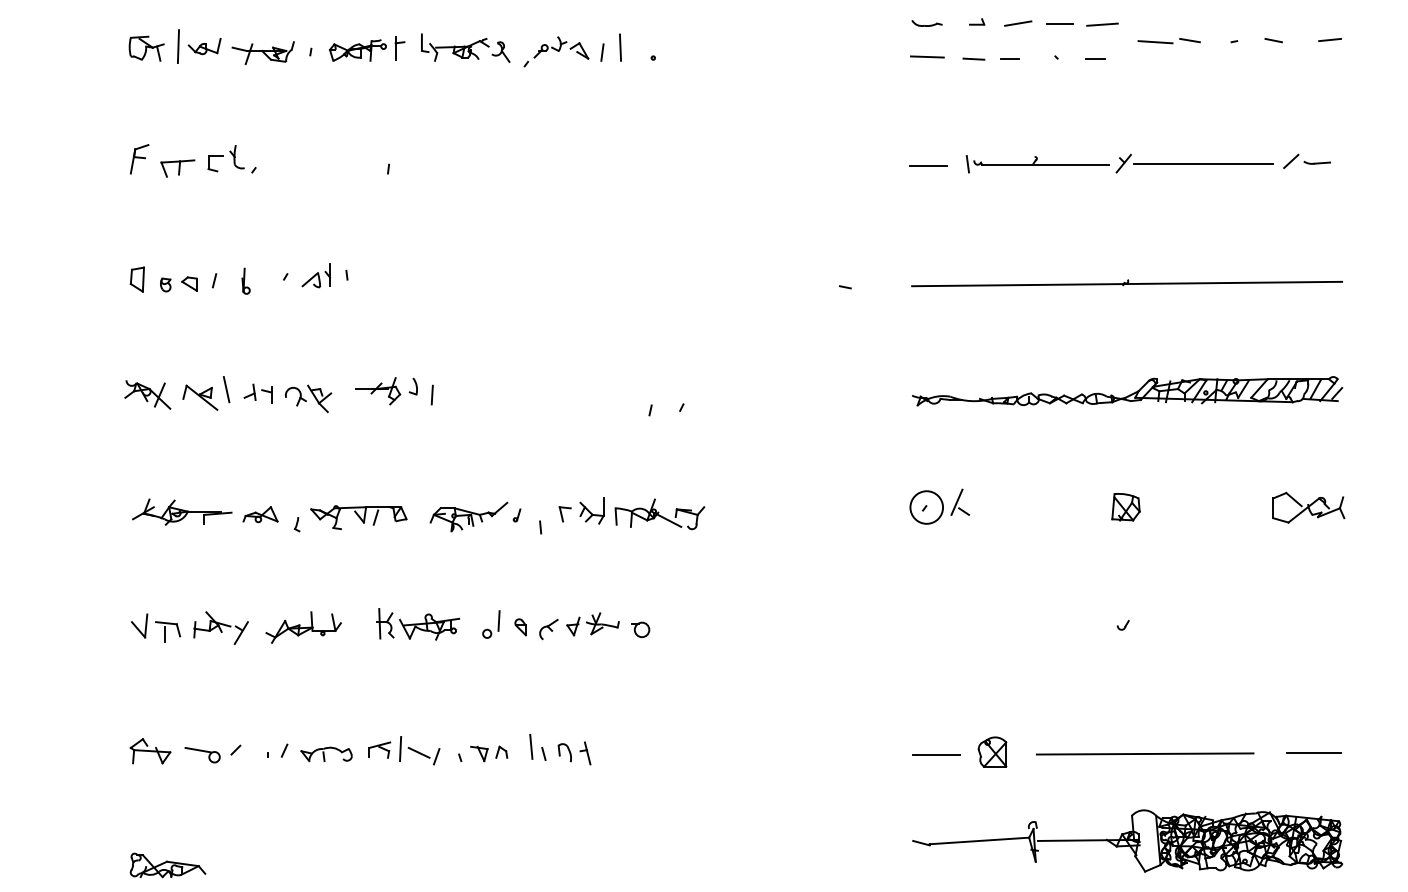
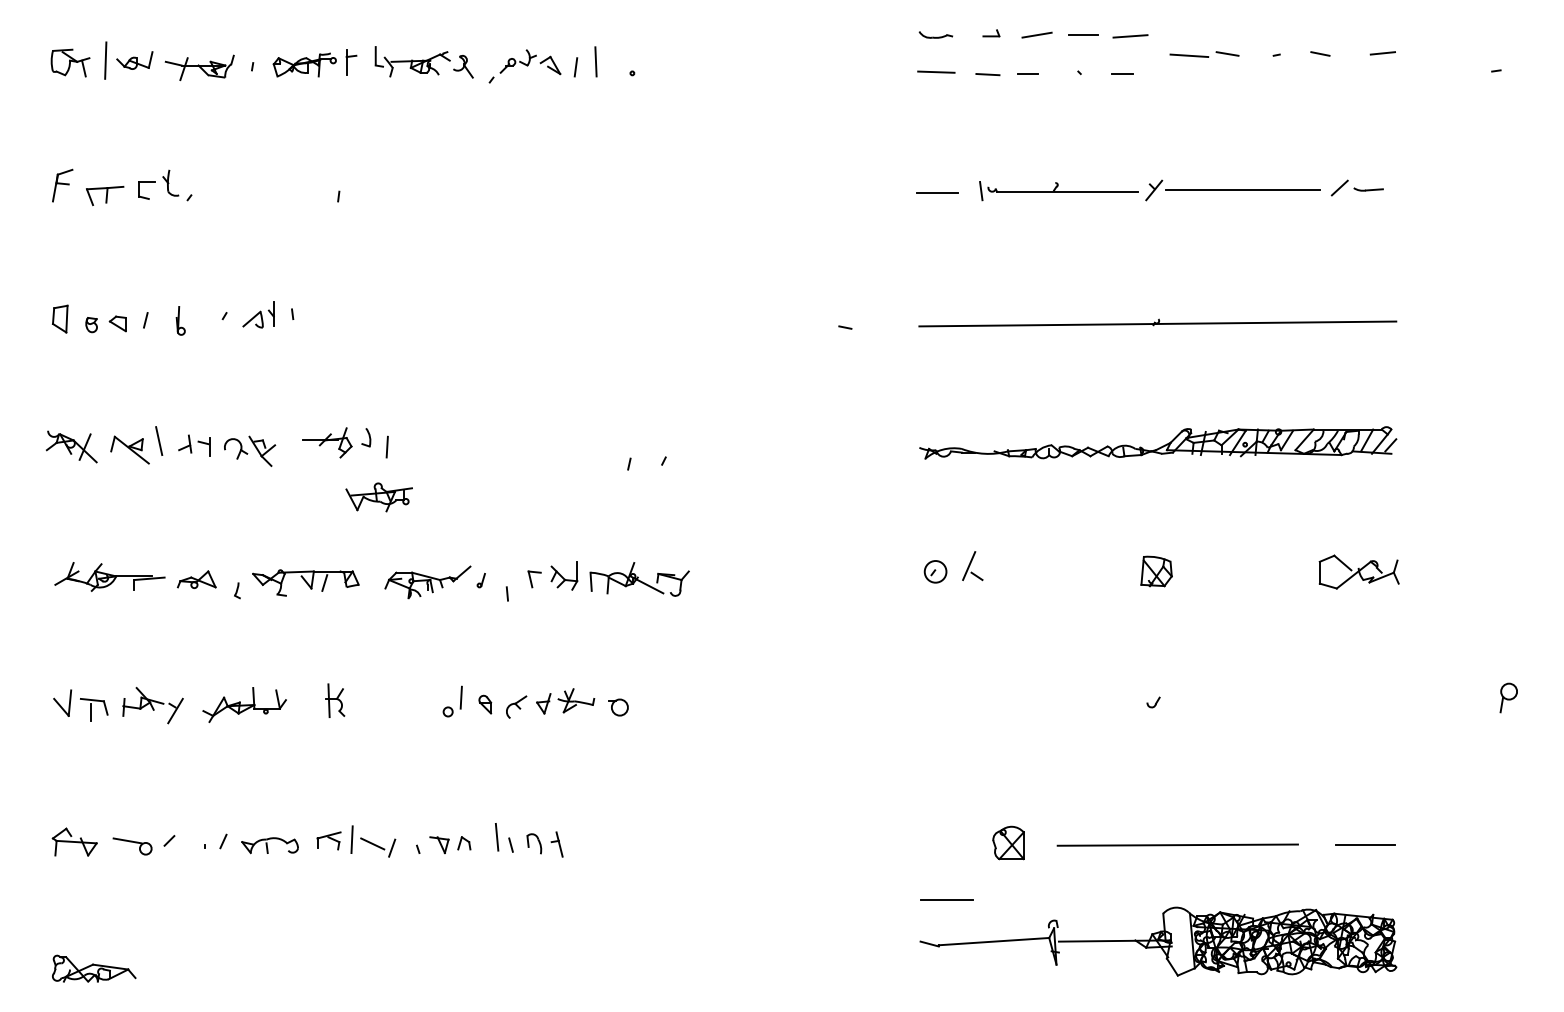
circle: (926, 507) -> (935, 571), size x0.6
part: (428, 627) -> (378, 497), moved
line: (936, 754) -> (946, 899), moved

